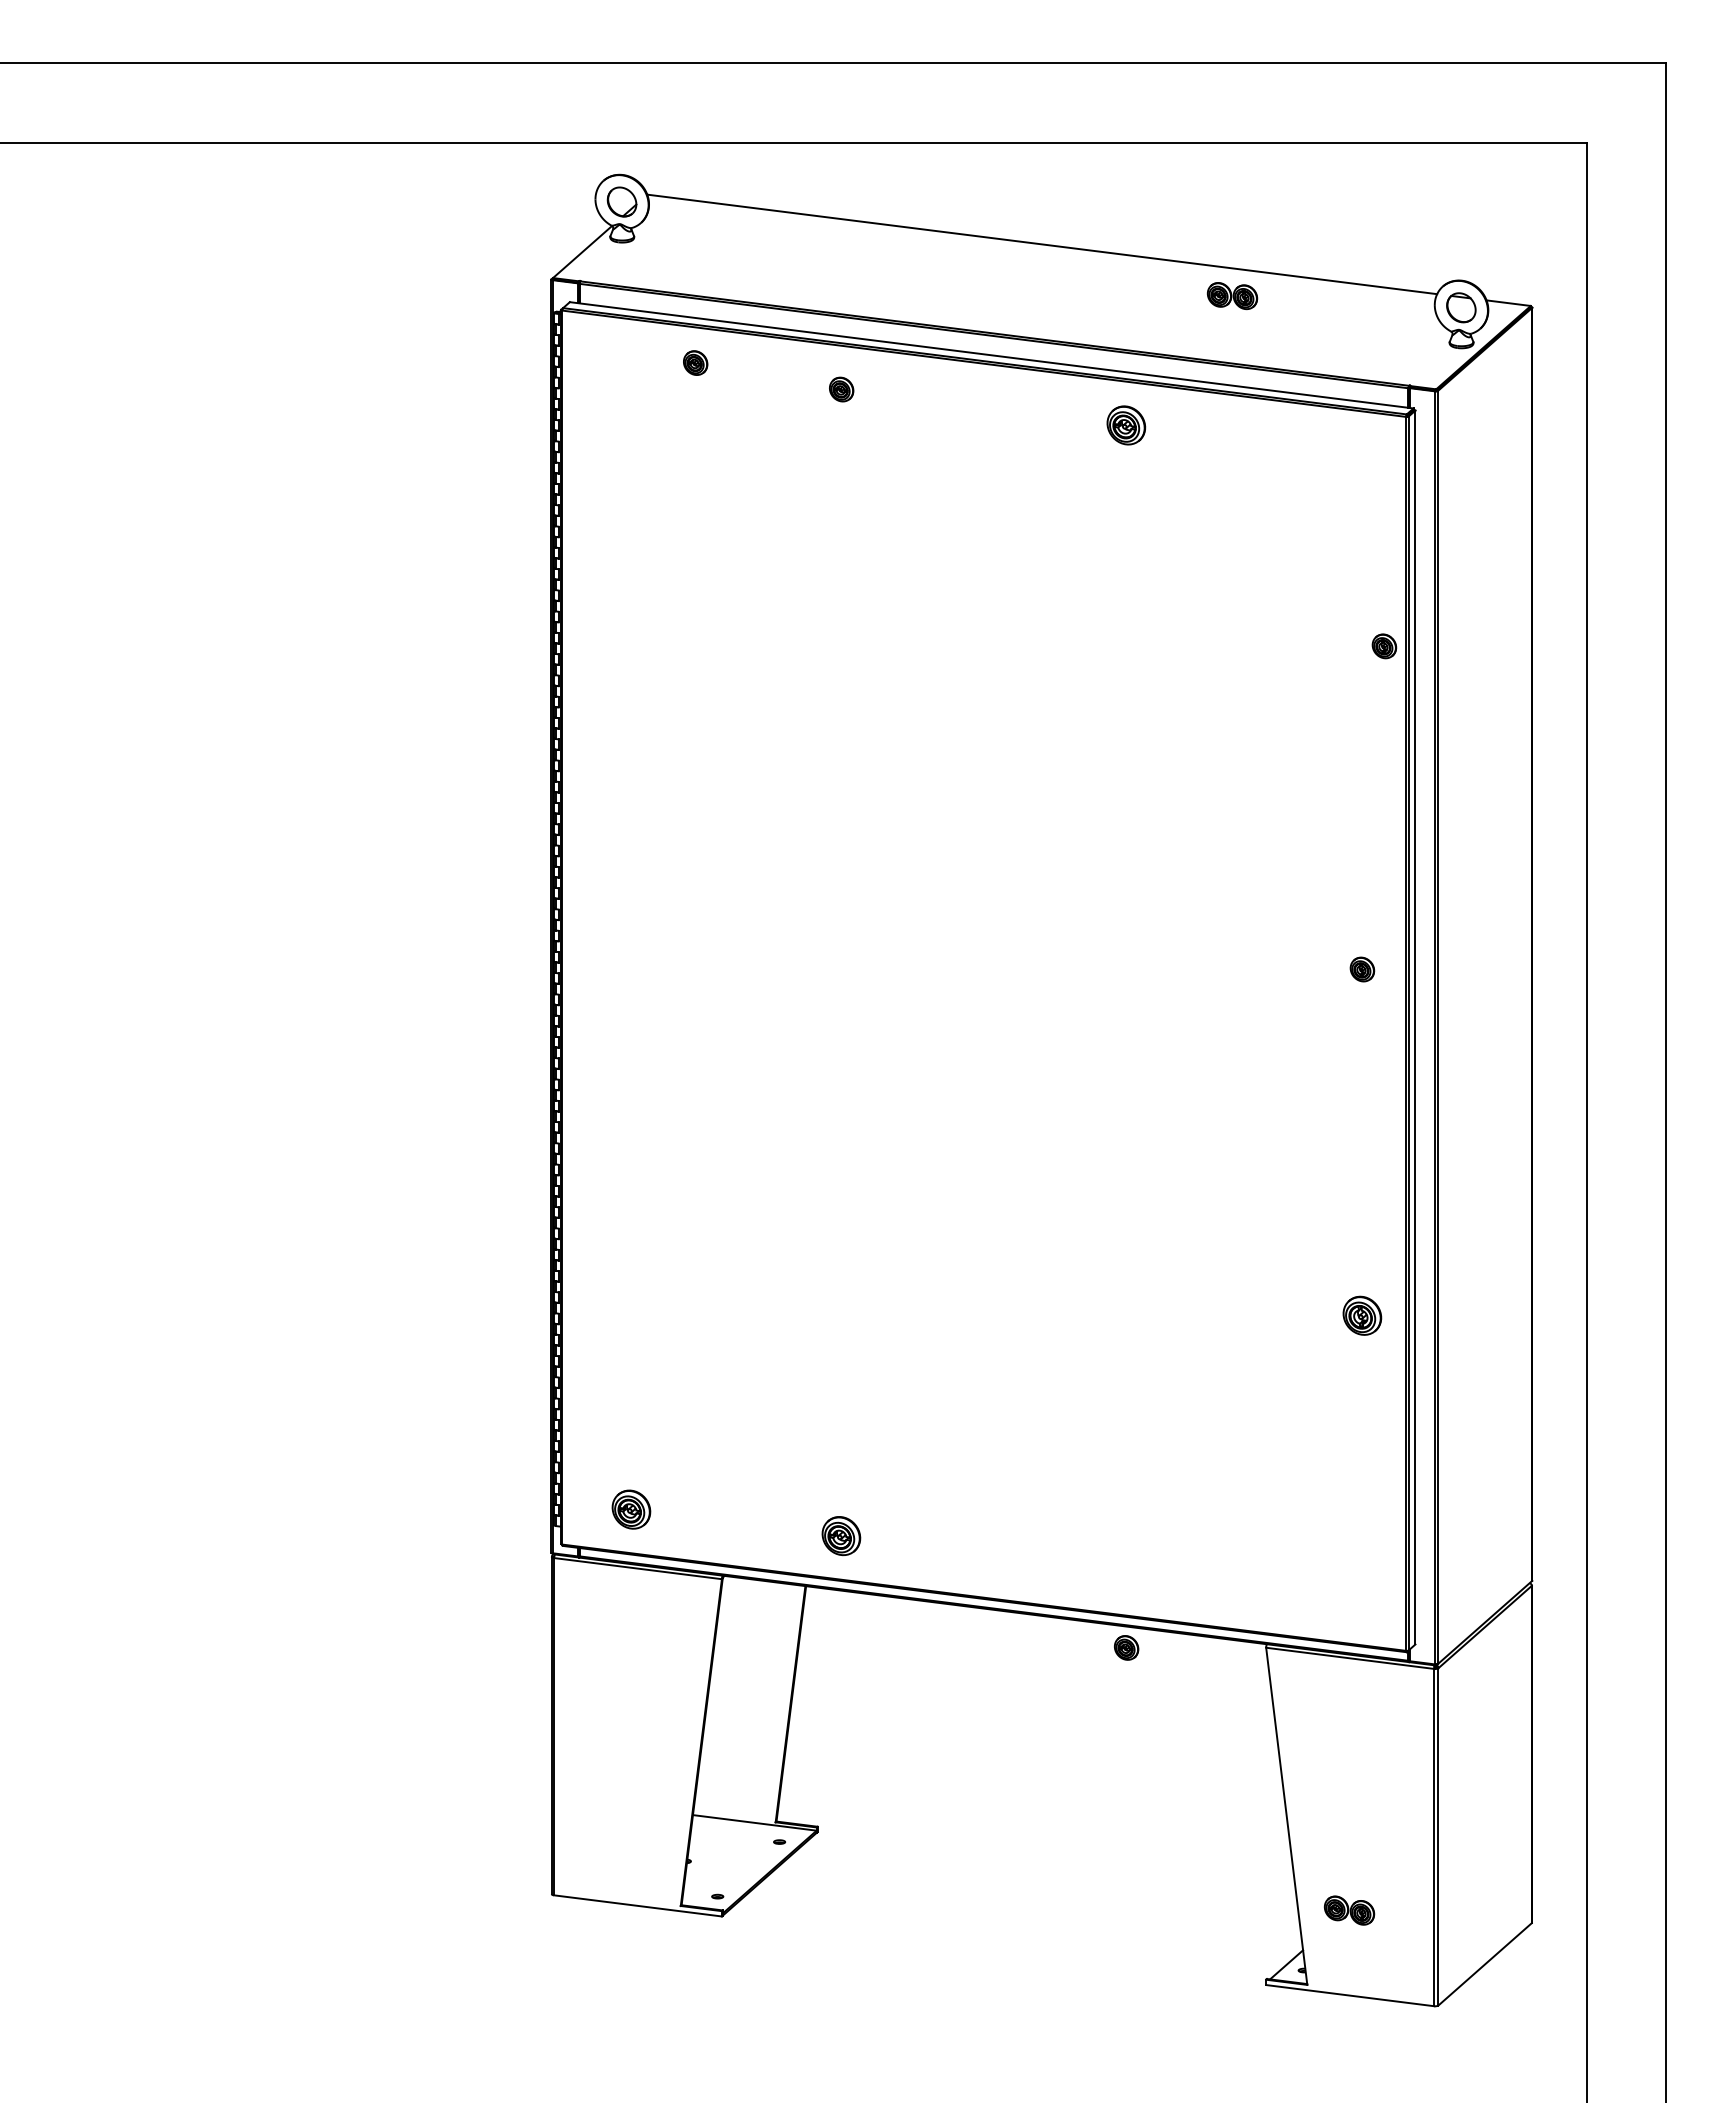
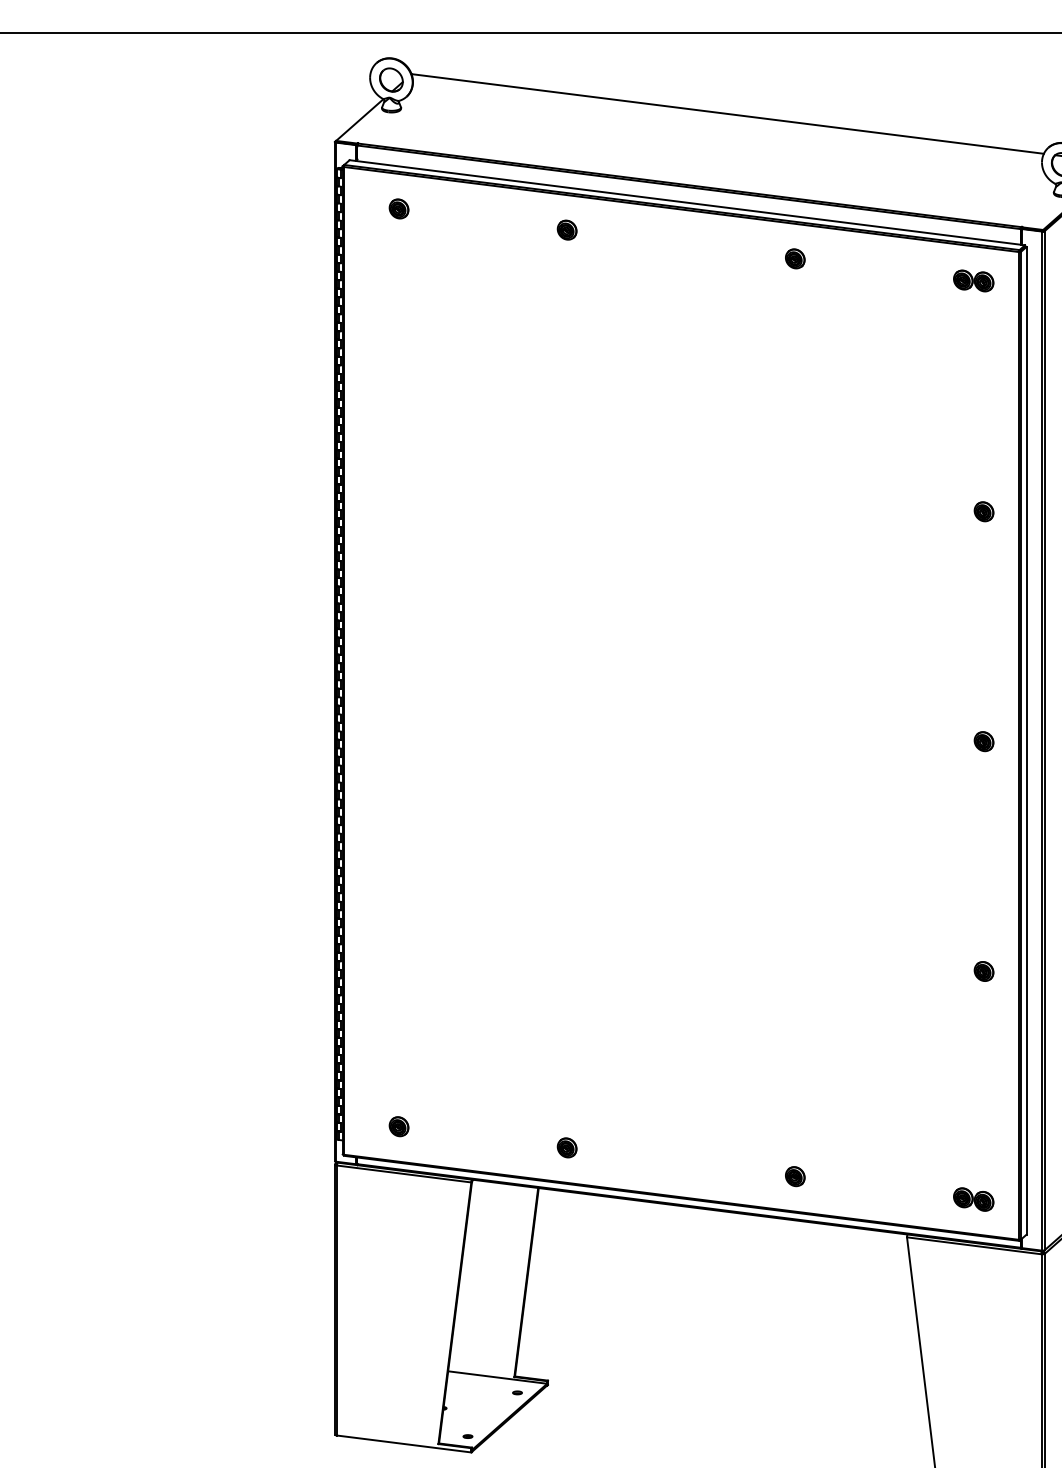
part: (1232, 296) -> (973, 281), moved
part: (695, 362) -> (398, 208), moved
part: (1126, 425) -> (795, 258), size x0.62
part: (1384, 646) -> (984, 511), moved
part: (1362, 969) -> (984, 741), moved
part: (1362, 1315) -> (984, 971), size x0.62
part: (631, 1509) -> (398, 1126), size x0.62
part: (841, 1535) -> (567, 1147), size x0.62
part: (1126, 1647) -> (795, 1176), moved
part: (1349, 1910) -> (973, 1199), moved

